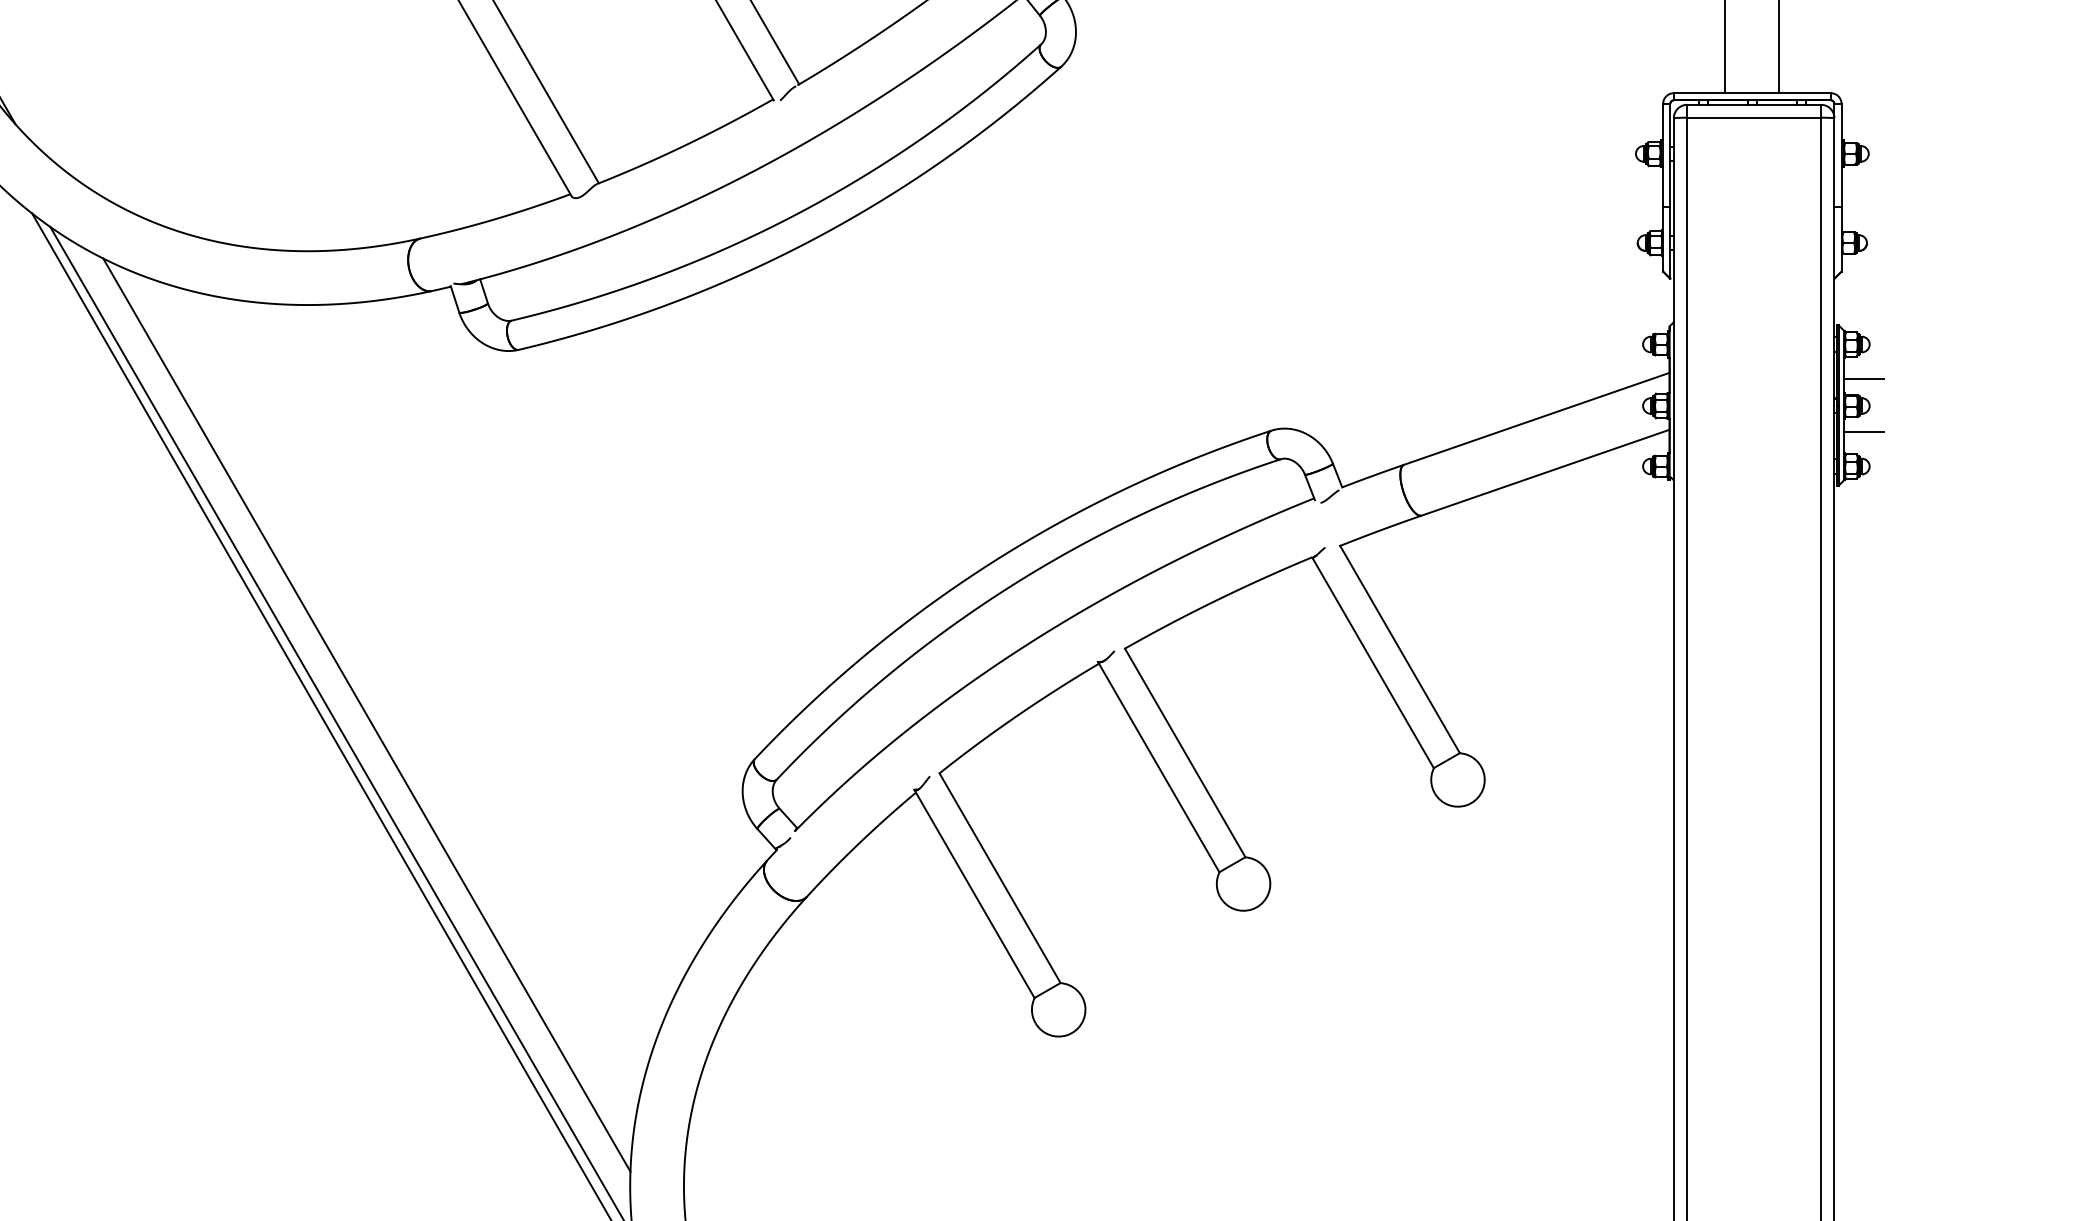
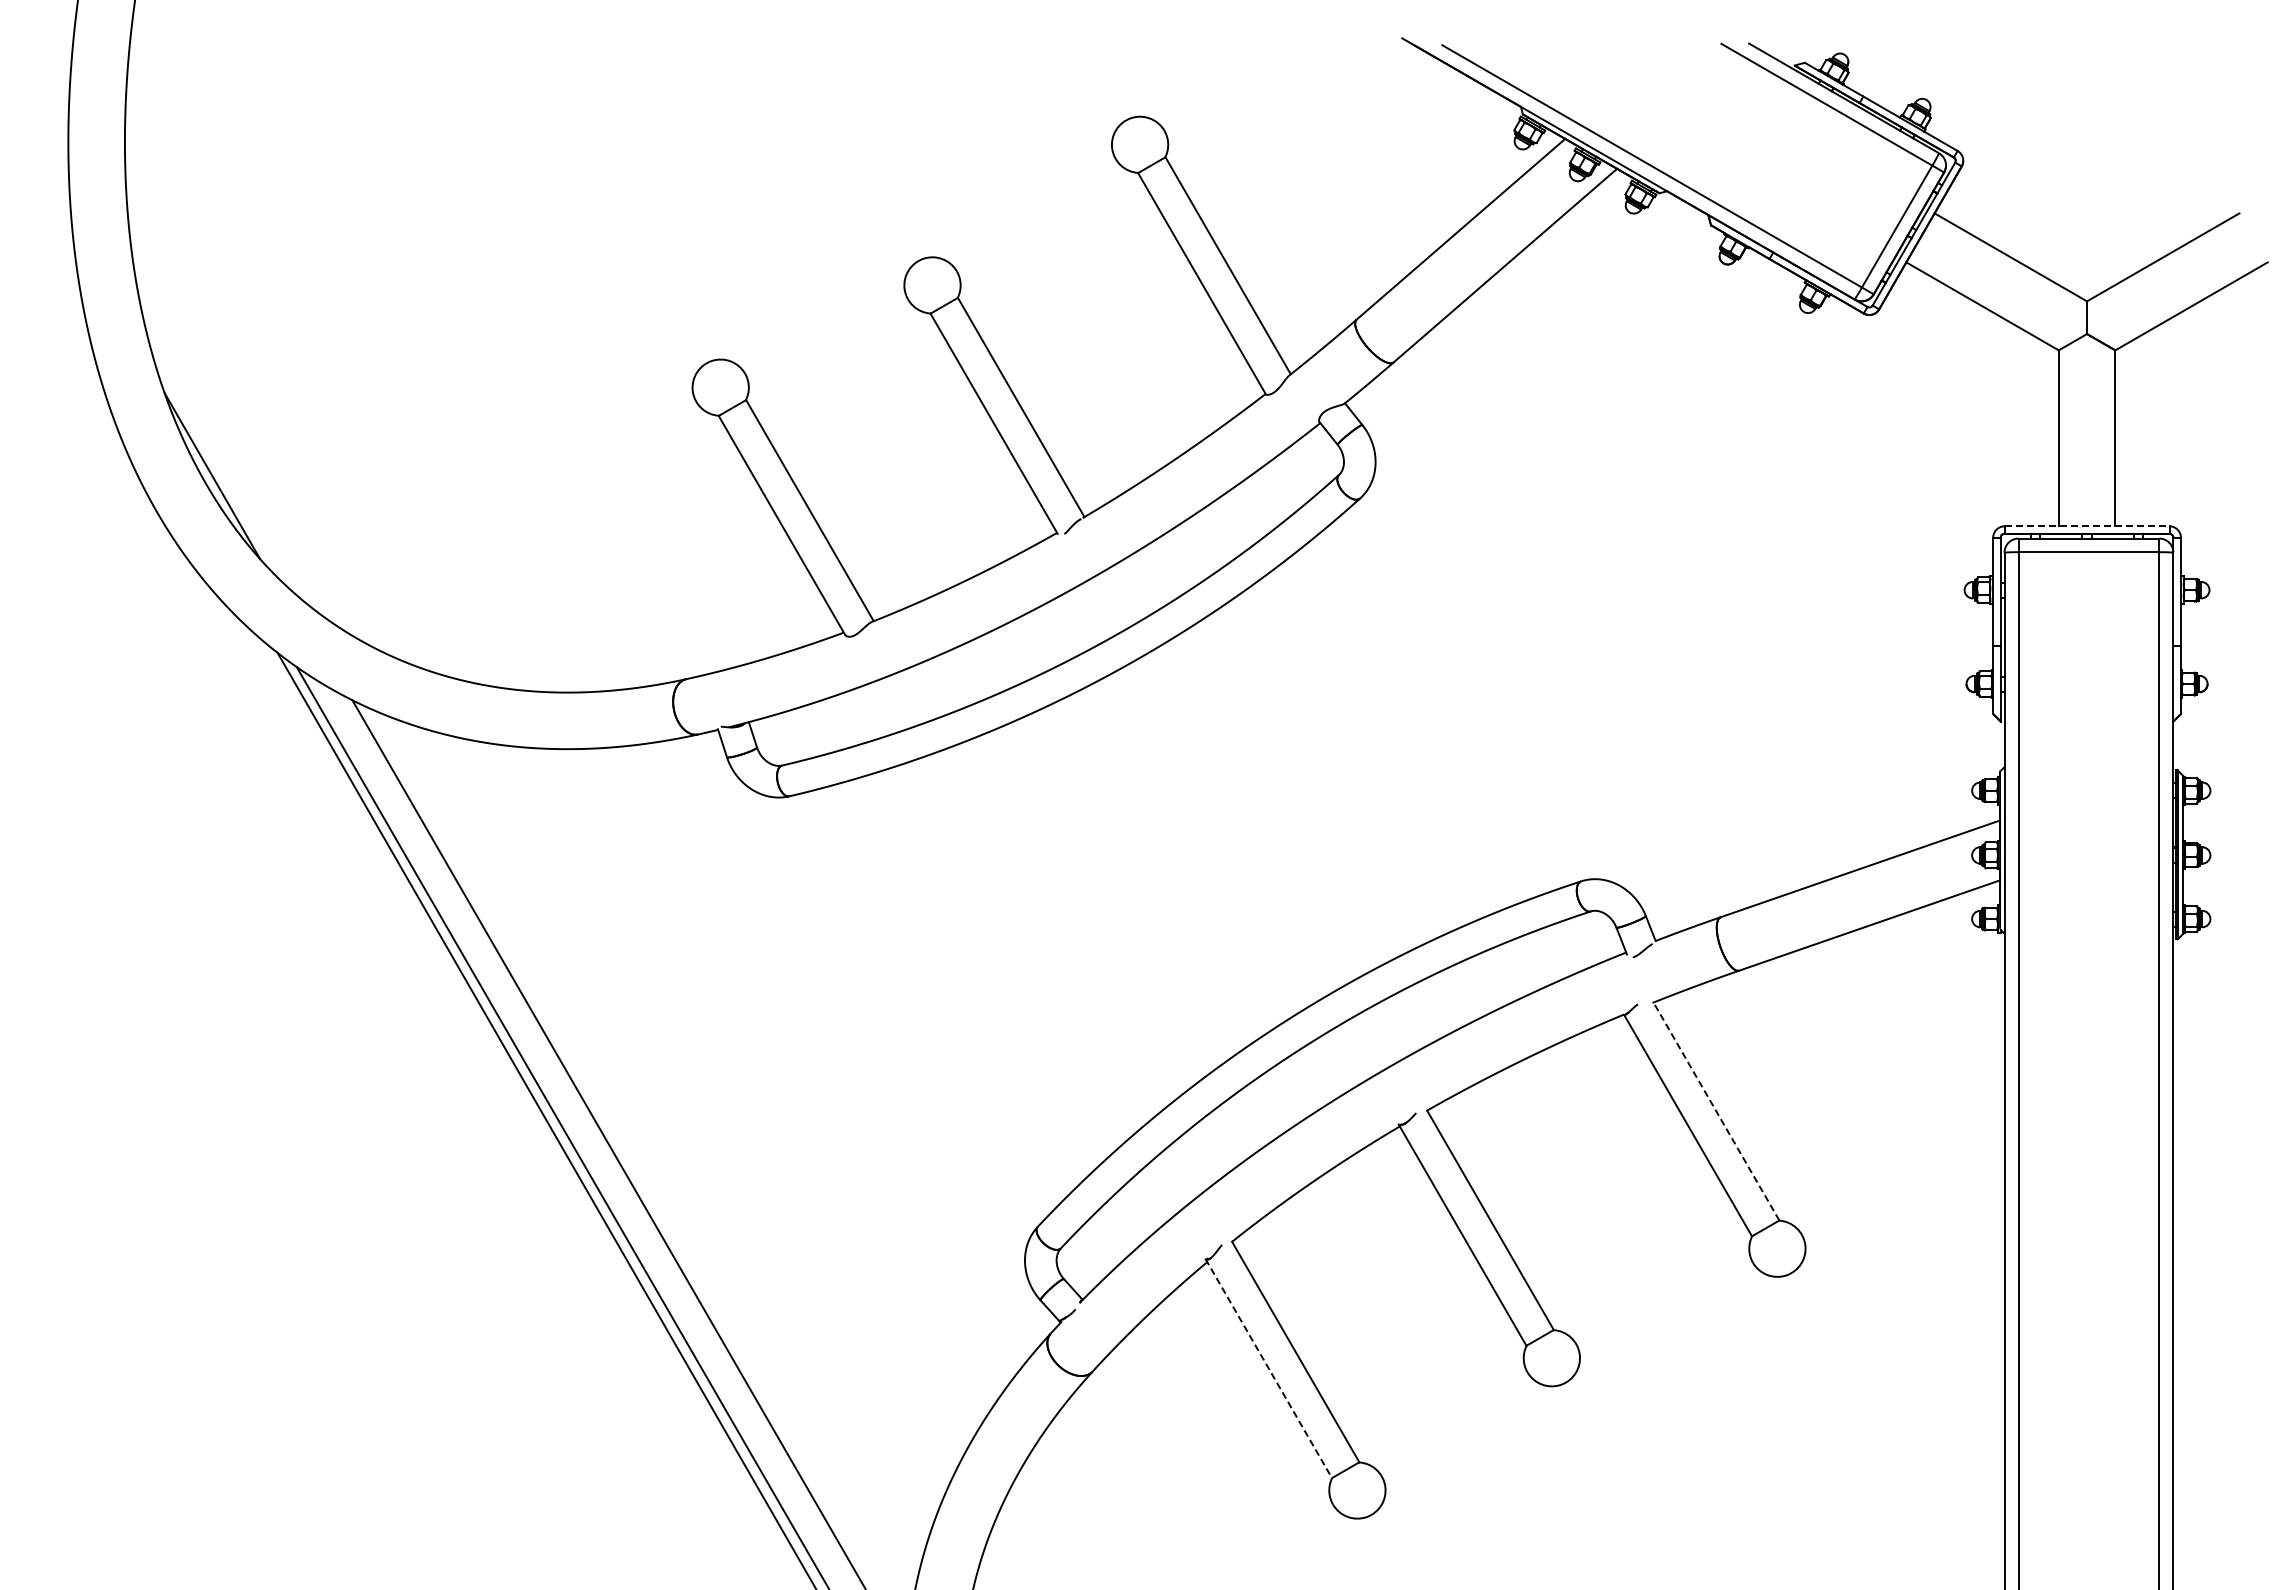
line: (1752, 93) -> (2087, 526), solid -> dashed
line: (1864, 378) -> (2204, 826), removed
line: (1864, 432) -> (2204, 883), removed
line: (1400, 649) -> (1716, 1111), solid -> dashed
line: (975, 894) -> (1269, 1369), solid -> dashed

